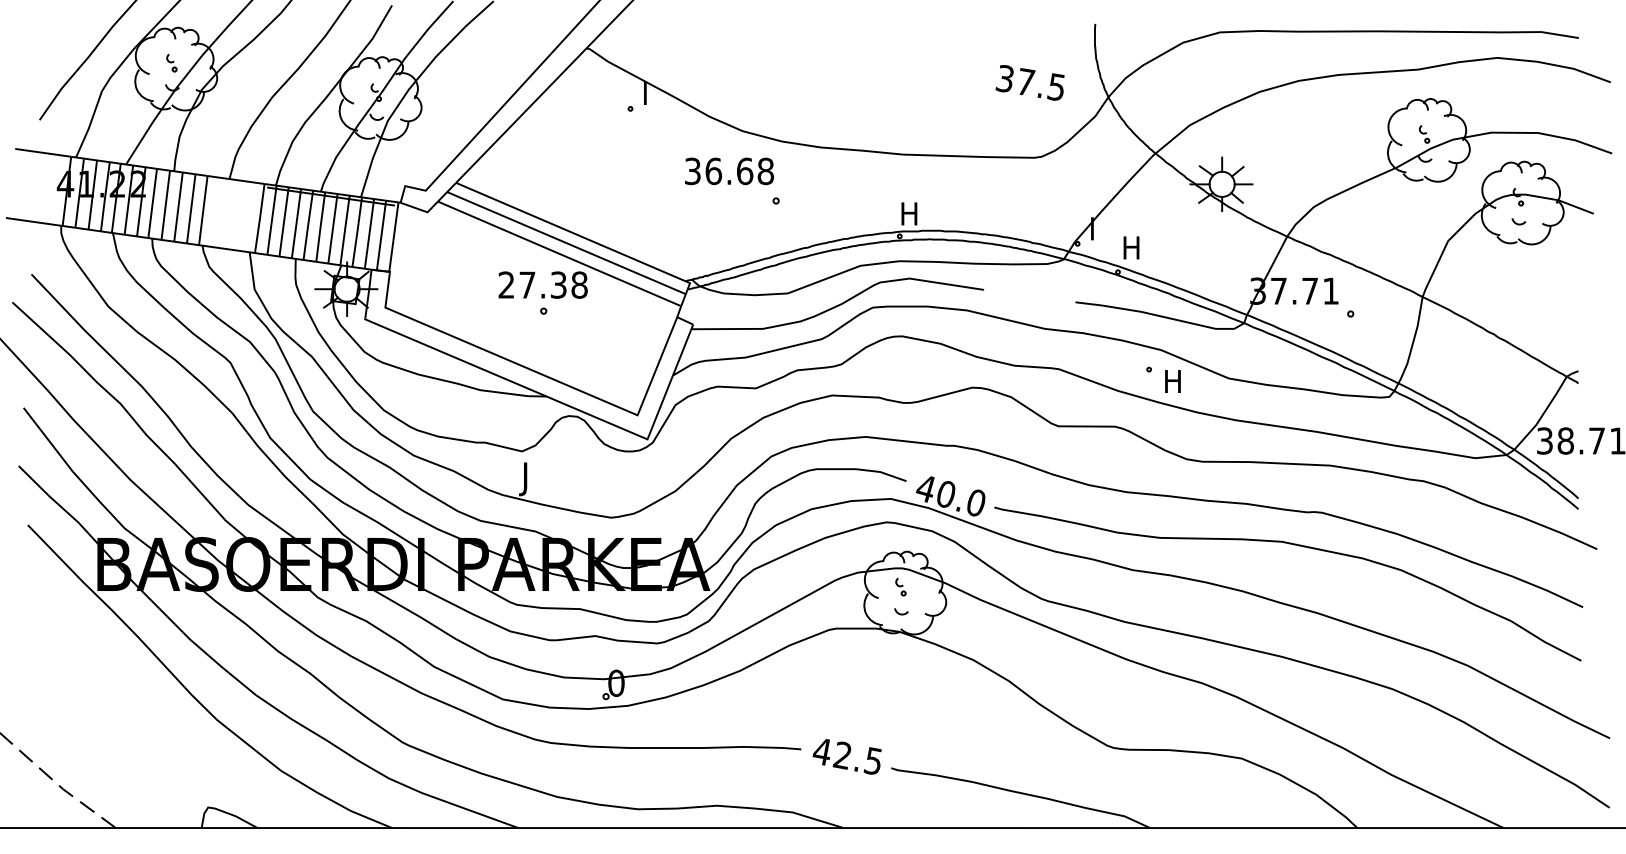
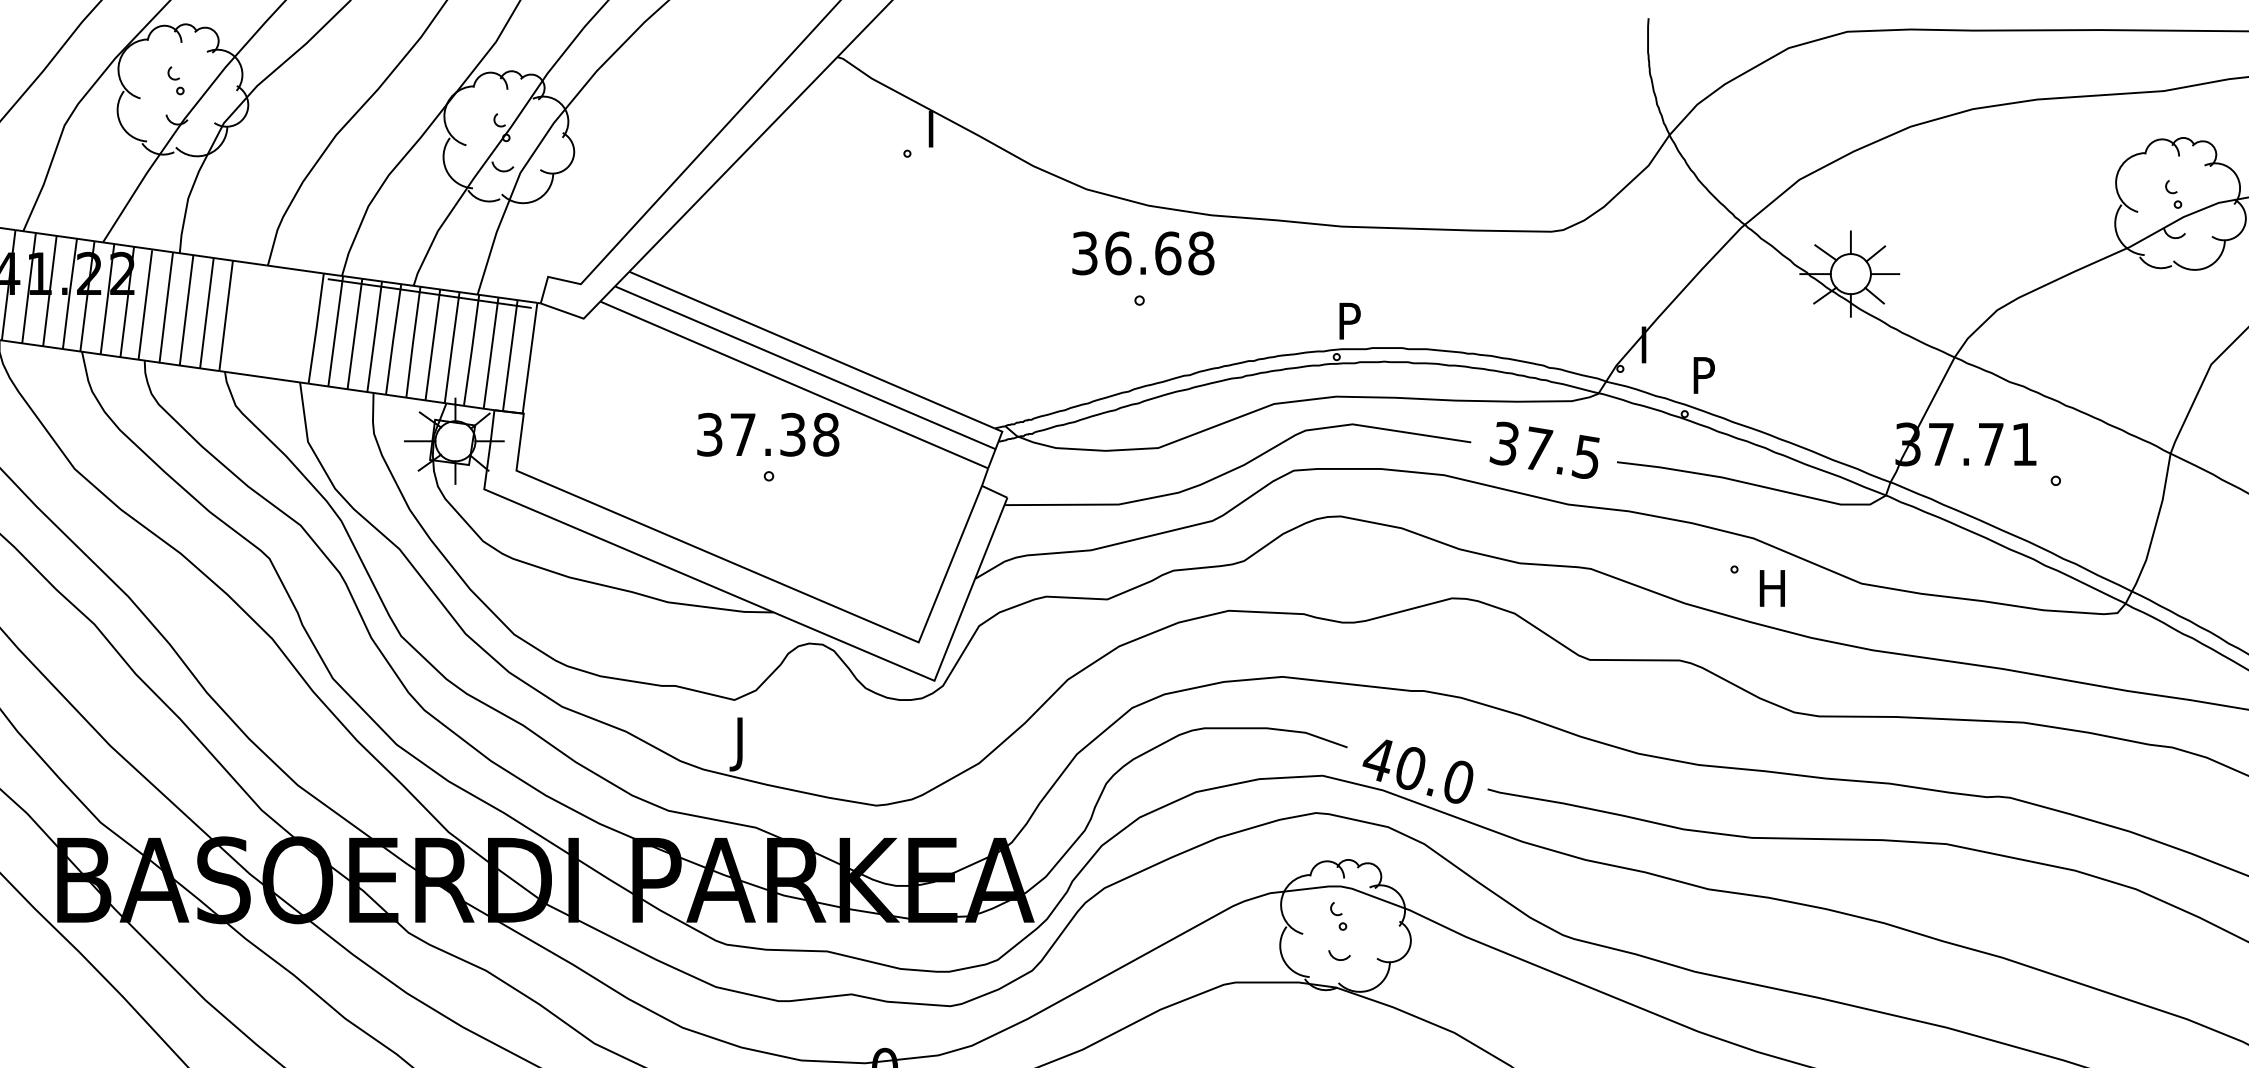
text: (1029, 82) -> (1543, 449), moved
text: (729, 171) -> (1143, 253), moved
text: (910, 213) -> (1353, 320), H -> P
text: (1132, 247) -> (1707, 374), H -> P
text: (506, 284) -> (709, 433), 27.38 -> 37.38

